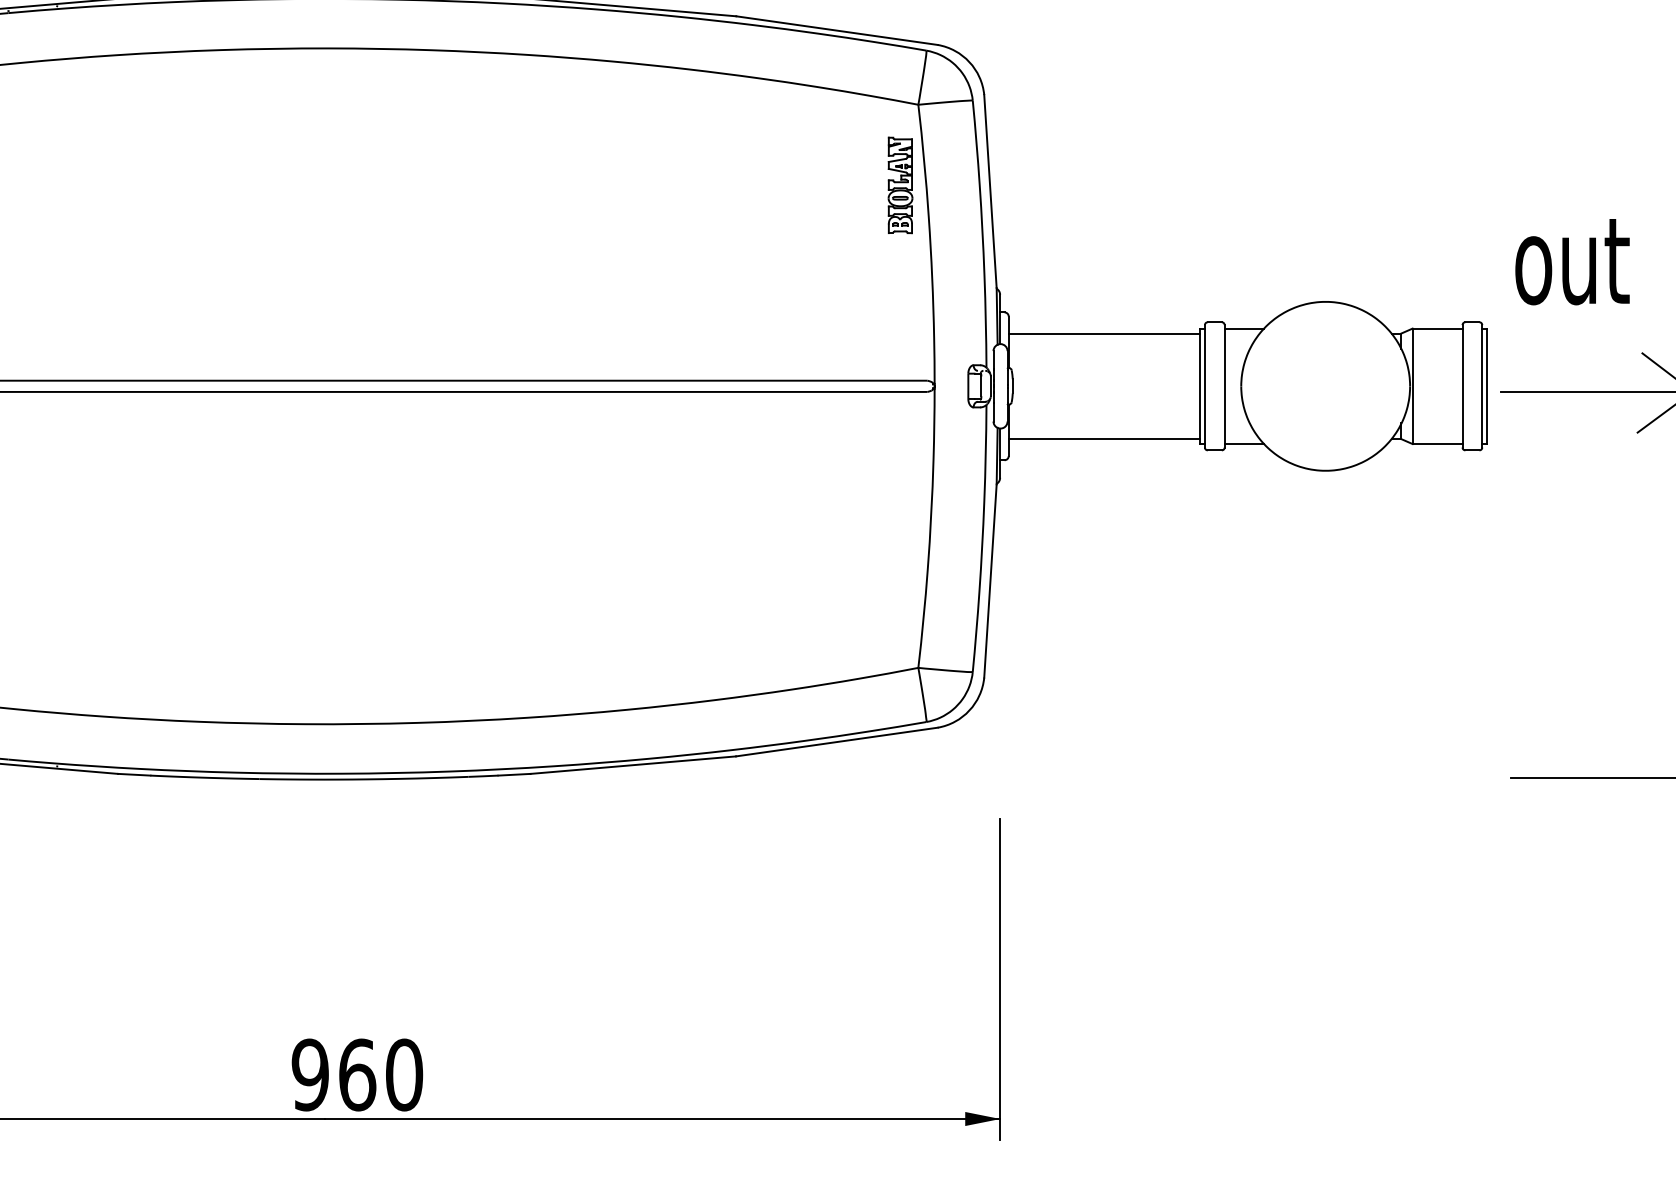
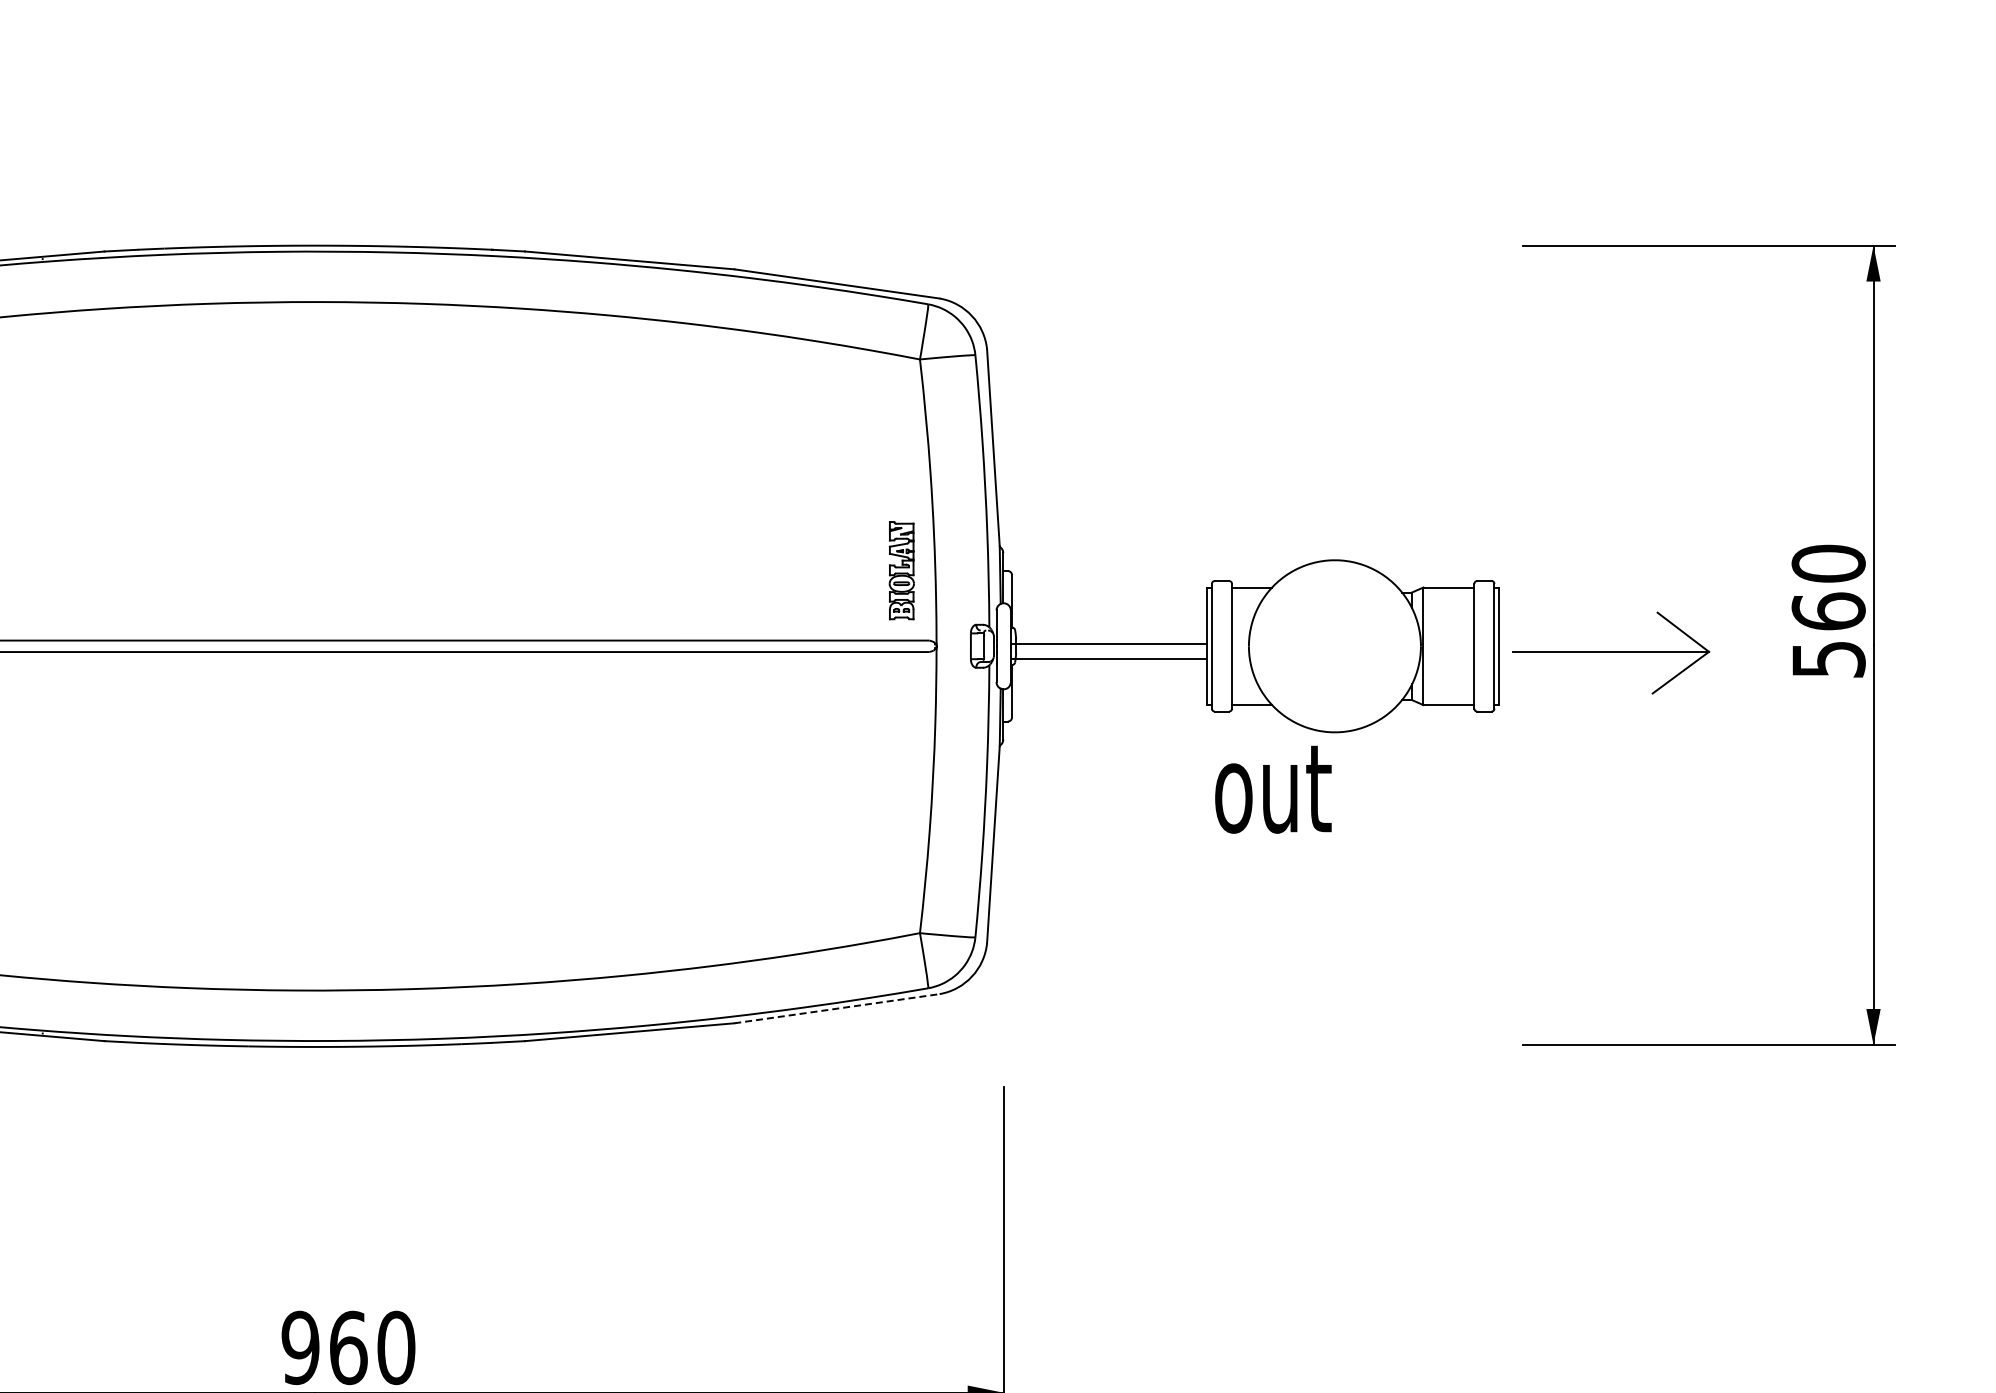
part: (900, 185) -> (901, 570), moved
text: (1572, 261) -> (1273, 789), moved
line: (1104, 333) -> (1109, 658), moved
line: (1104, 439) -> (1109, 644), moved
line: (836, 741) -> (836, 1008), solid -> dashed

